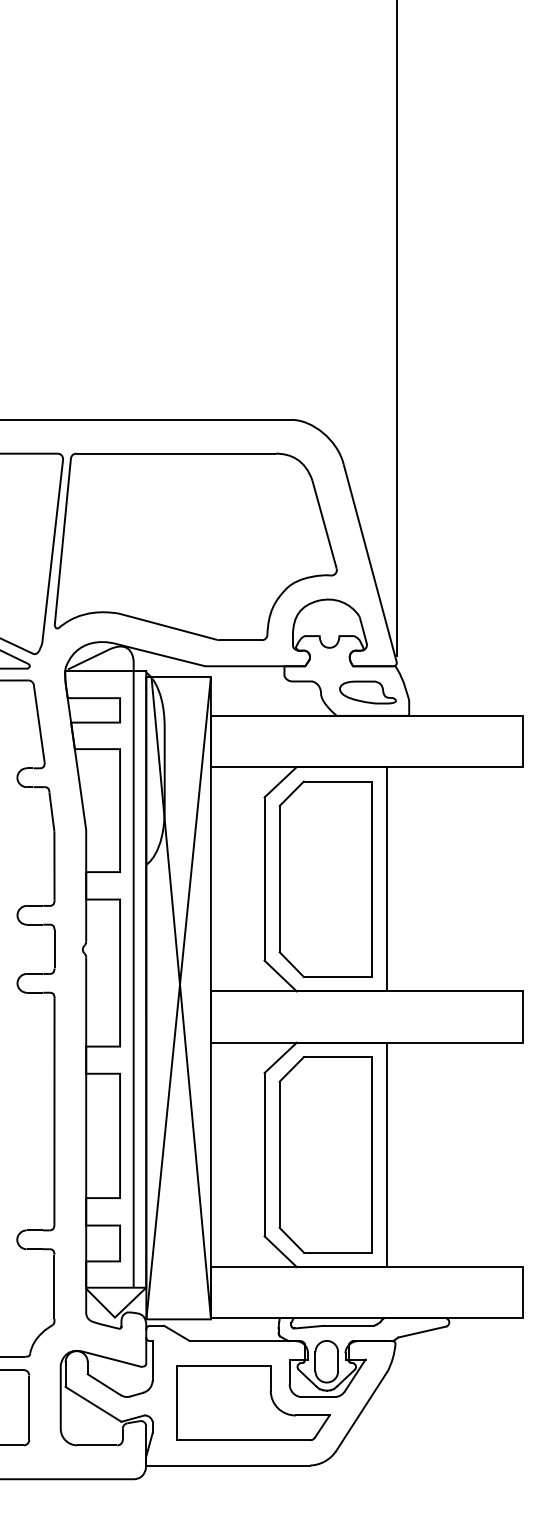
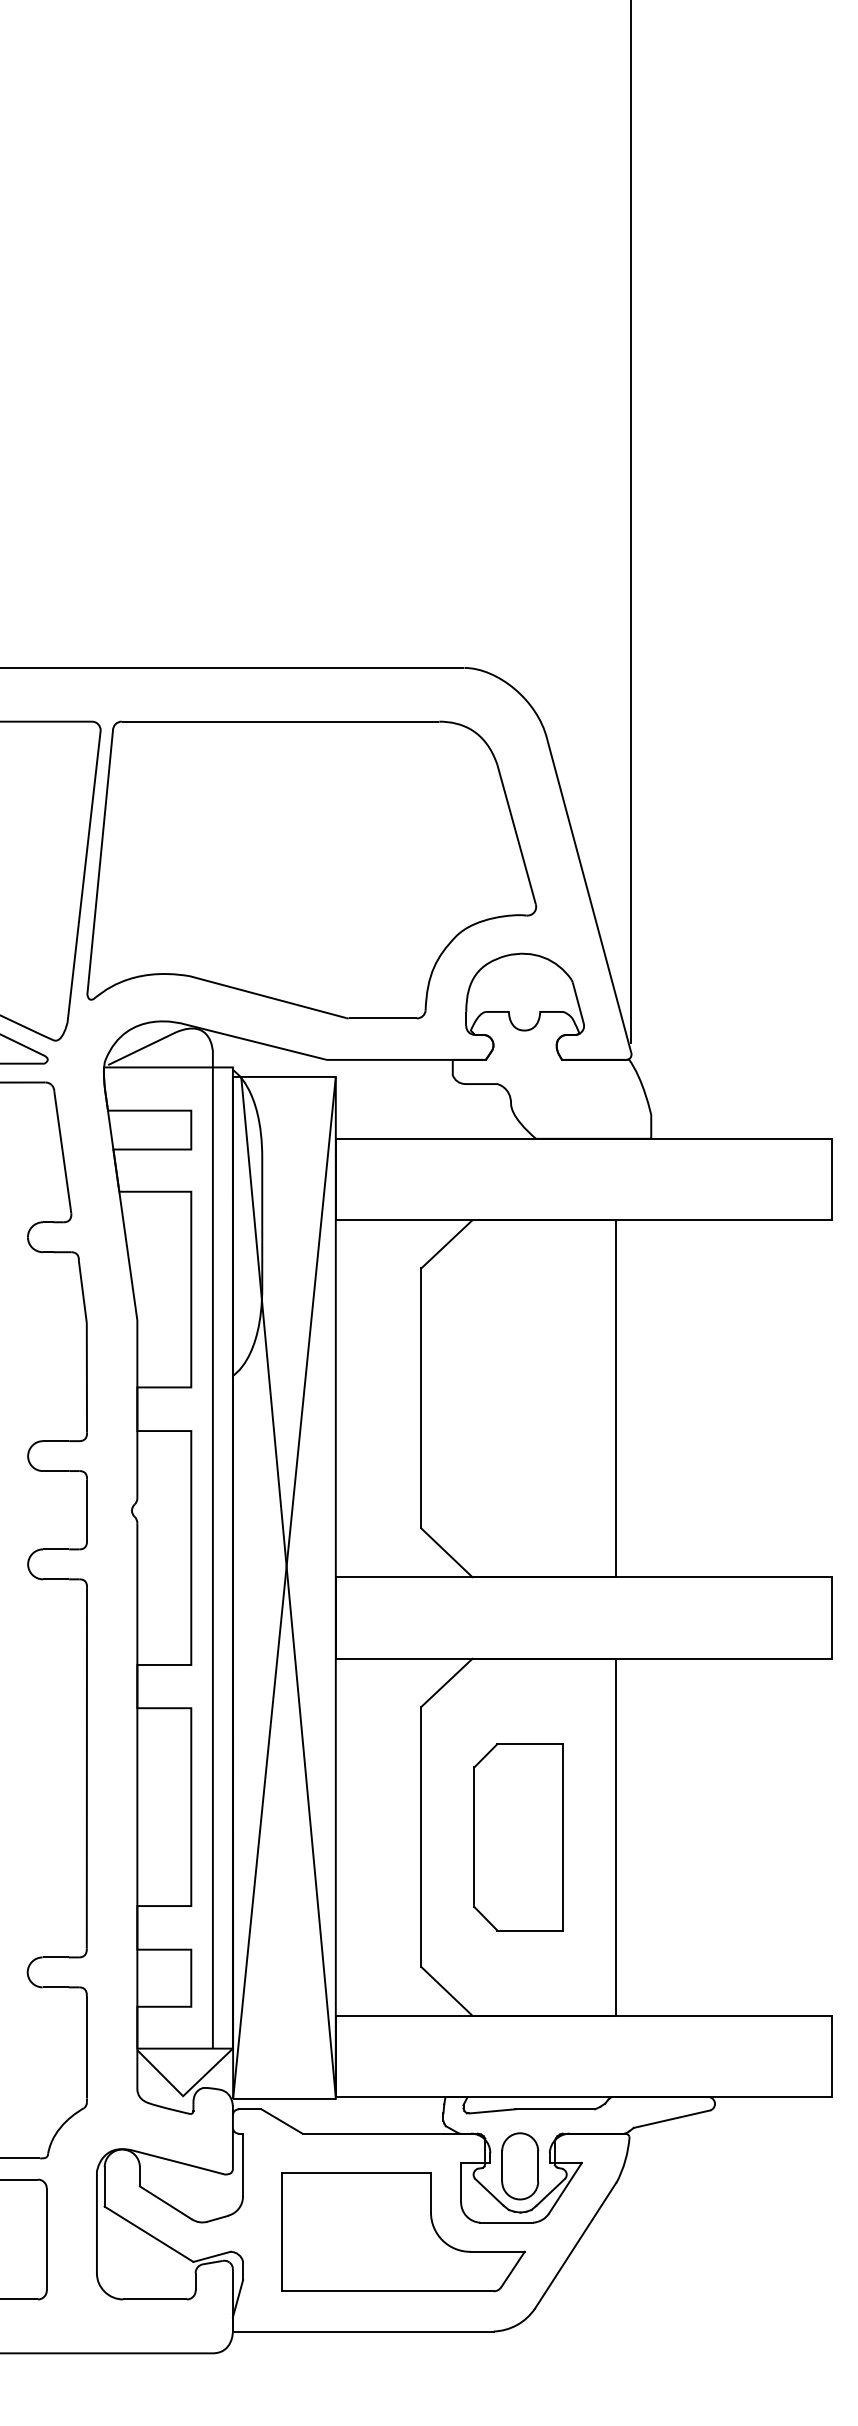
part: (367, 692) -> (584, 1101), removed
part: (325, 879) -> (518, 1399), removed
part: (325, 1154) -> (518, 1836), size x0.6

